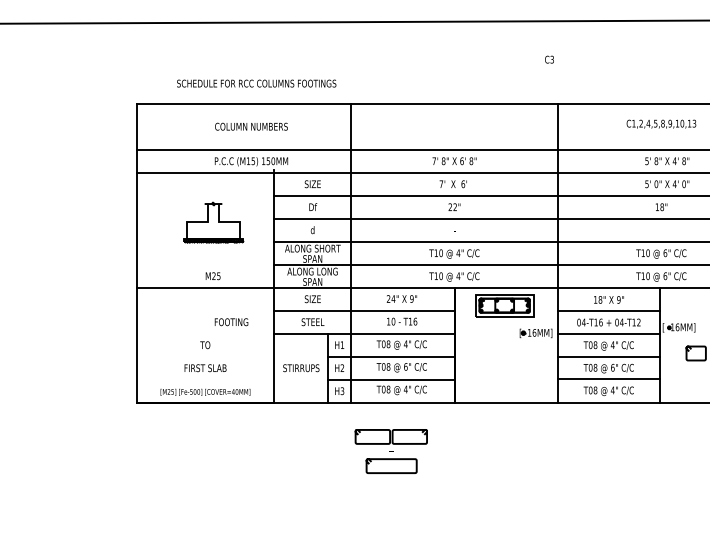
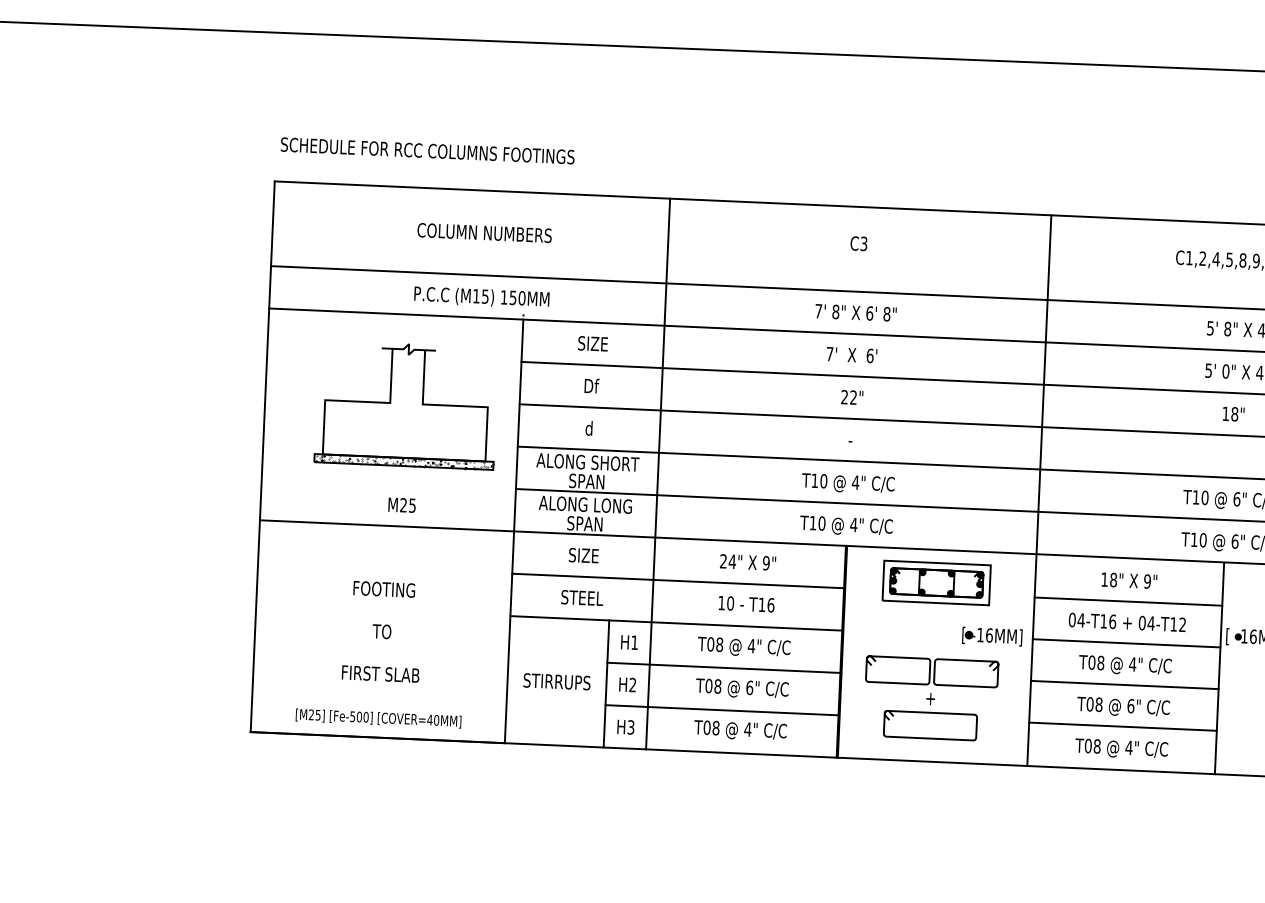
text: (549, 59) -> (858, 243), moved
text: (256, 83) -> (427, 150), moved
part: (213, 222) -> (407, 406), size x1.67
text: (231, 322) -> (384, 589), moved
part: (390, 451) -> (929, 698), moved

